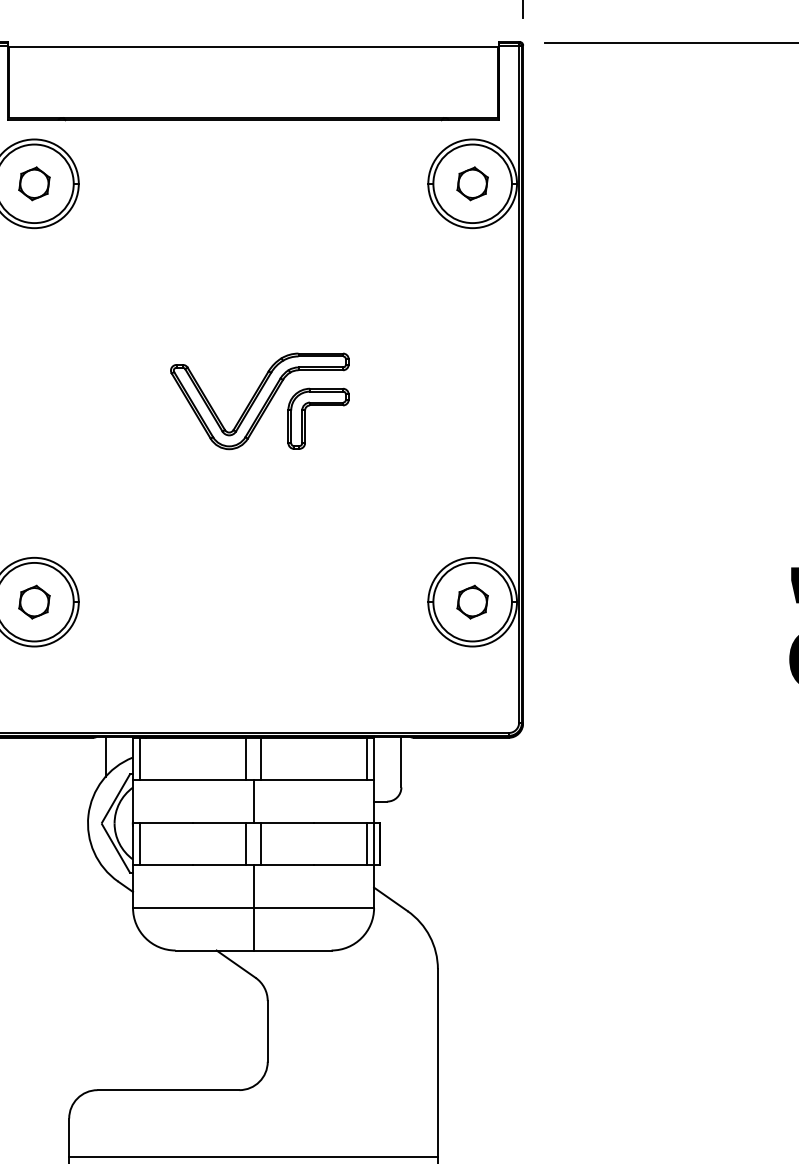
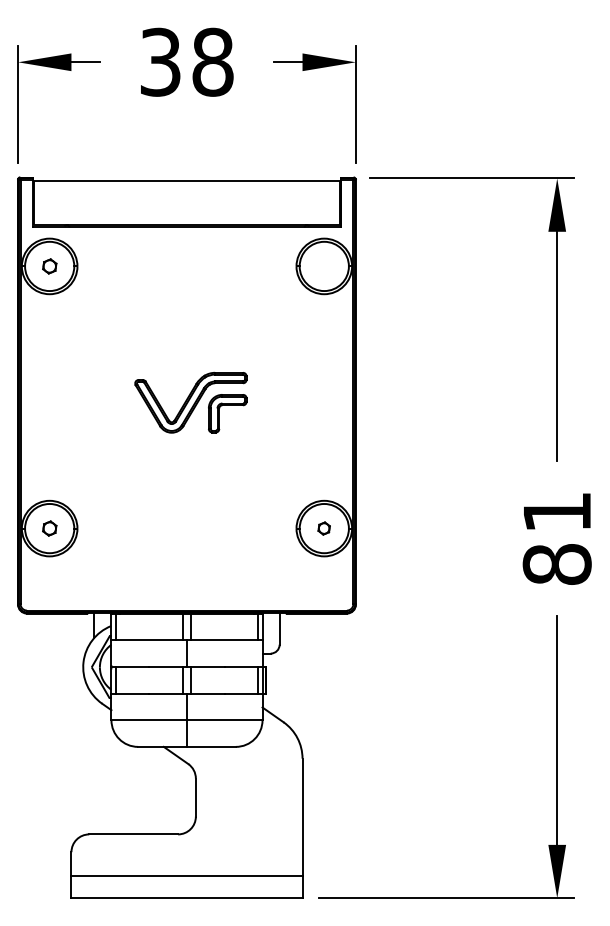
part: (34, 183) -> (49, 266), size x0.7
part: (471, 183) -> (323, 266), removed
part: (34, 602) -> (49, 528), size x0.7
part: (471, 602) -> (323, 528), size x0.6

